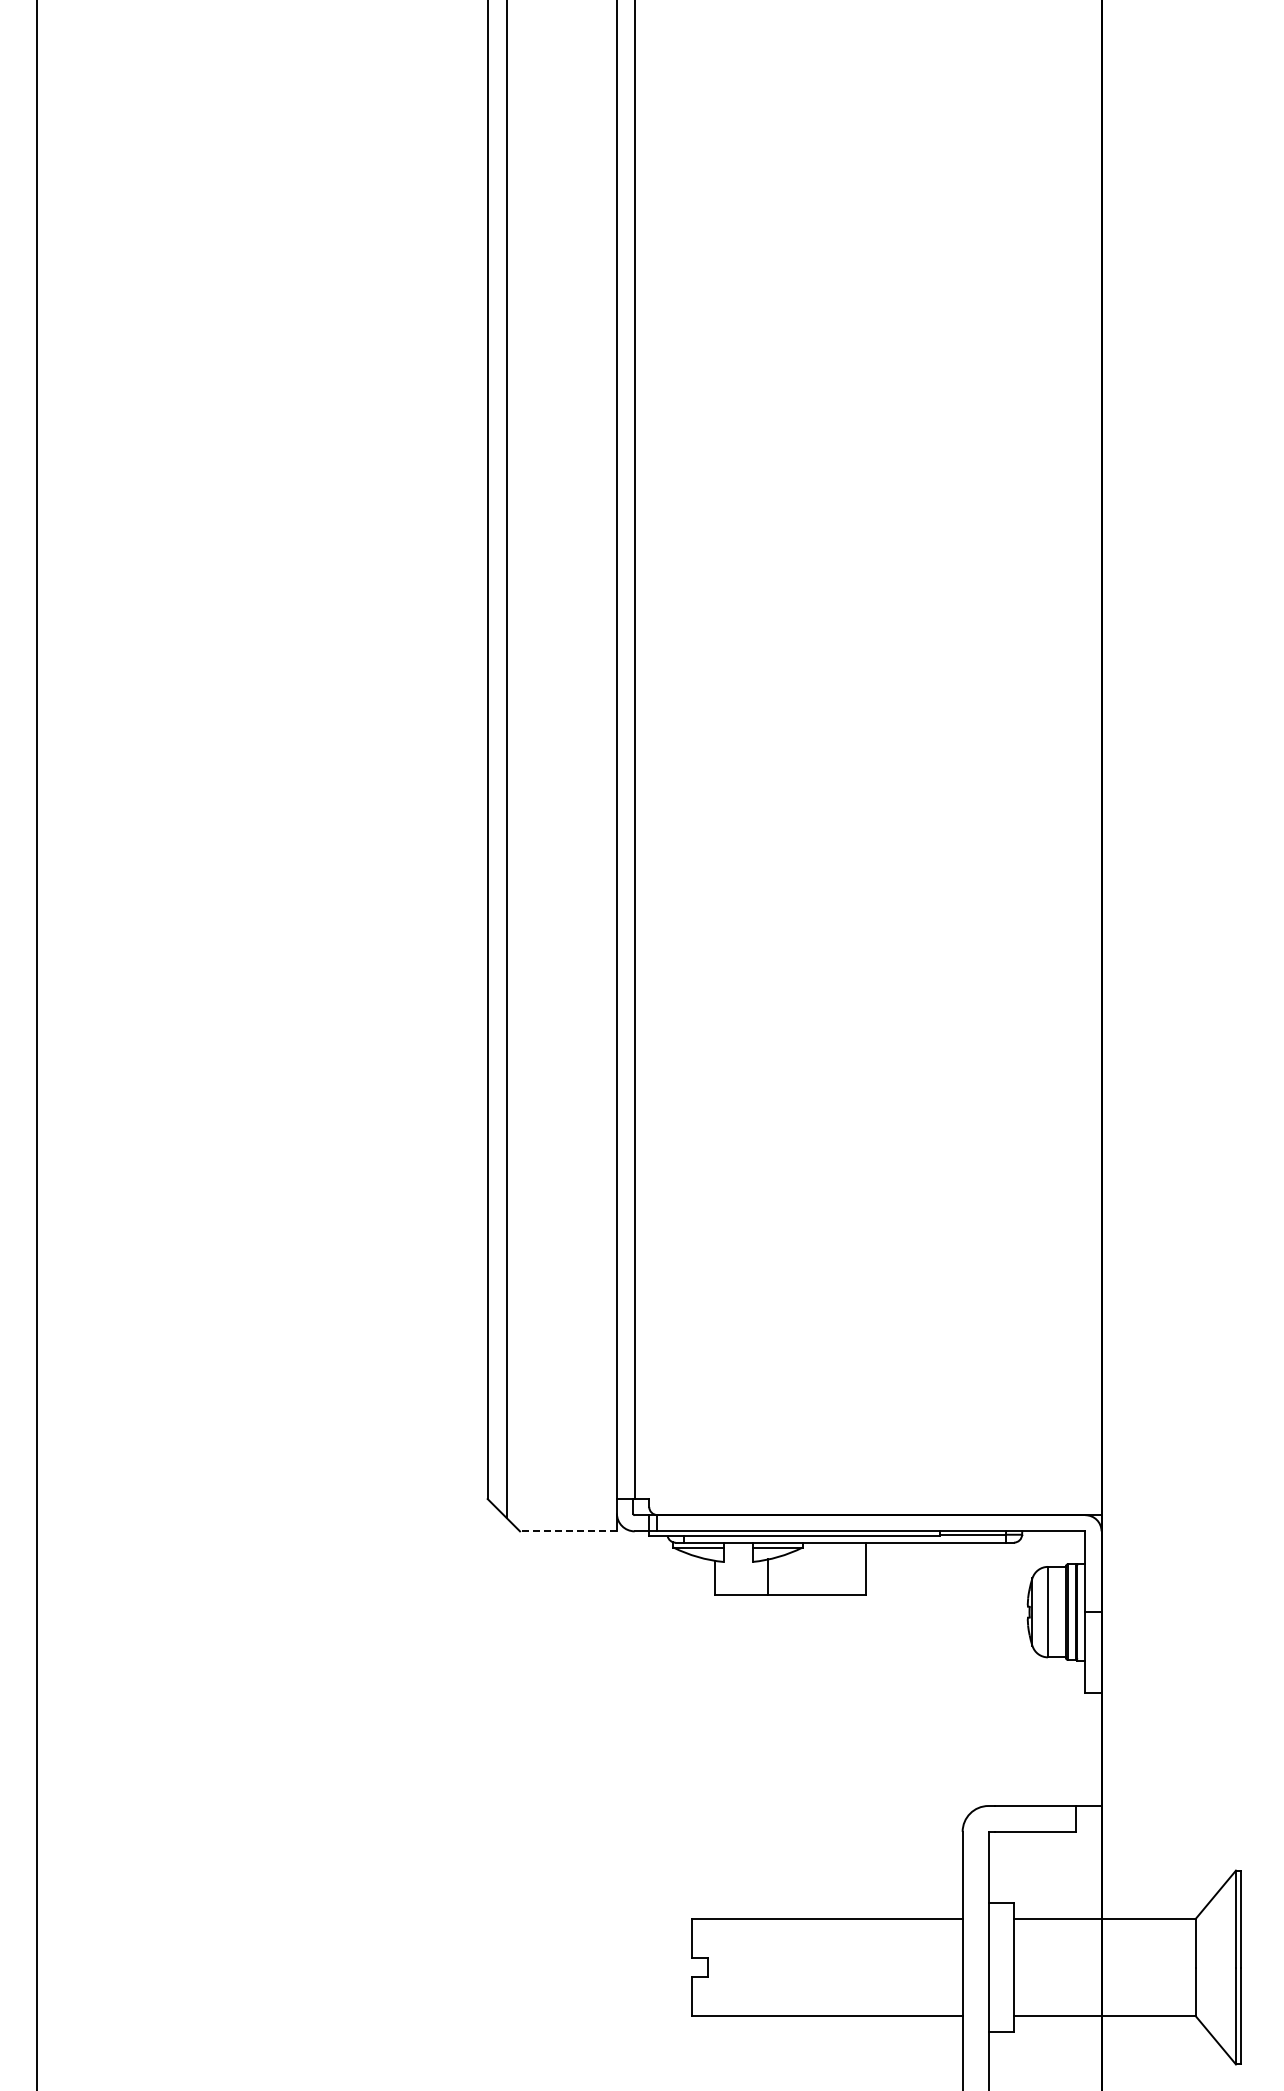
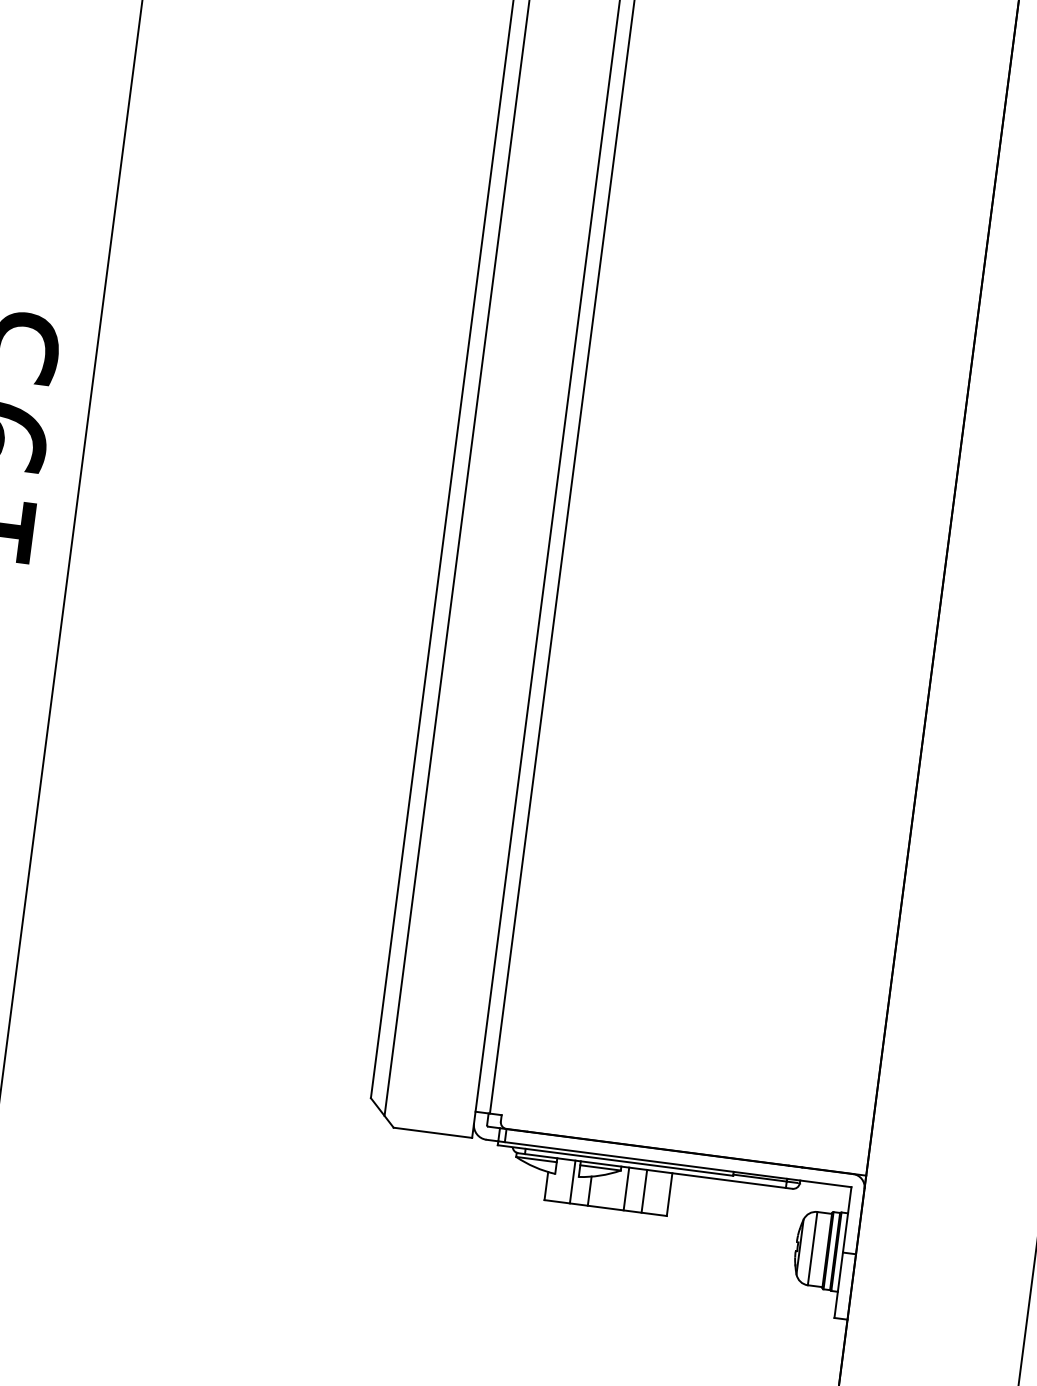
line: (567, 1531) -> (432, 1132), dashed -> solid
line: (746, 1568) -> (573, 1181), added
line: (812, 1568) -> (626, 1188), added
line: (834, 1568) -> (644, 1190), added

